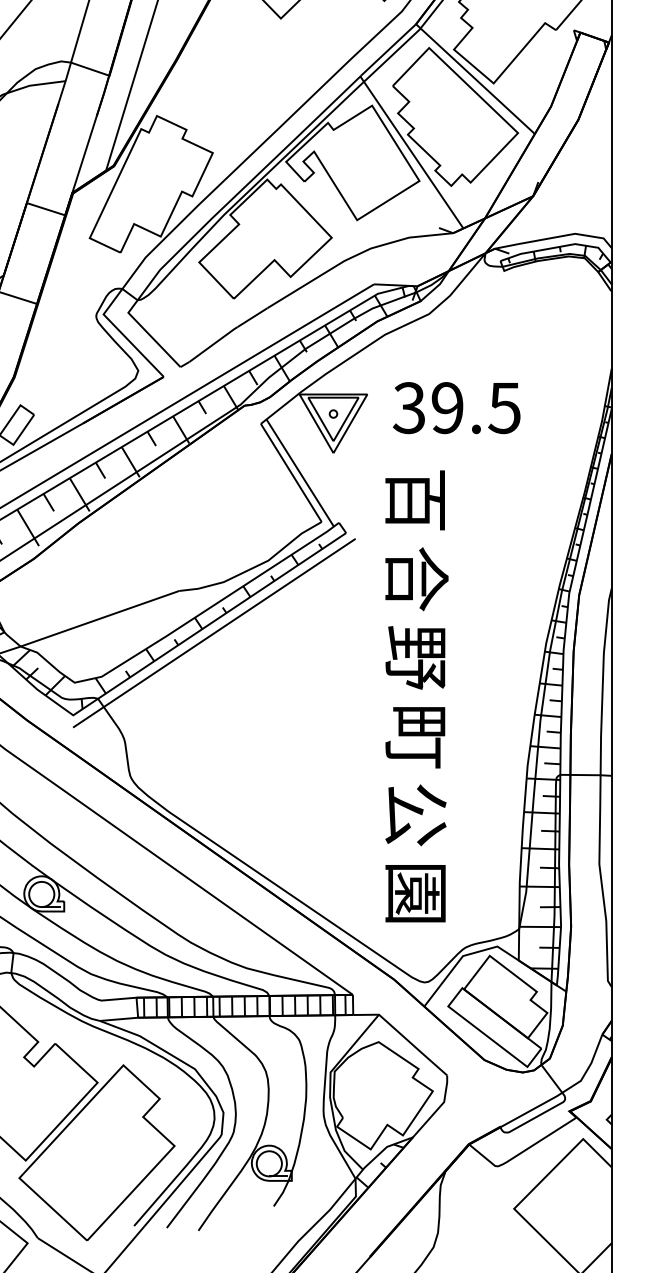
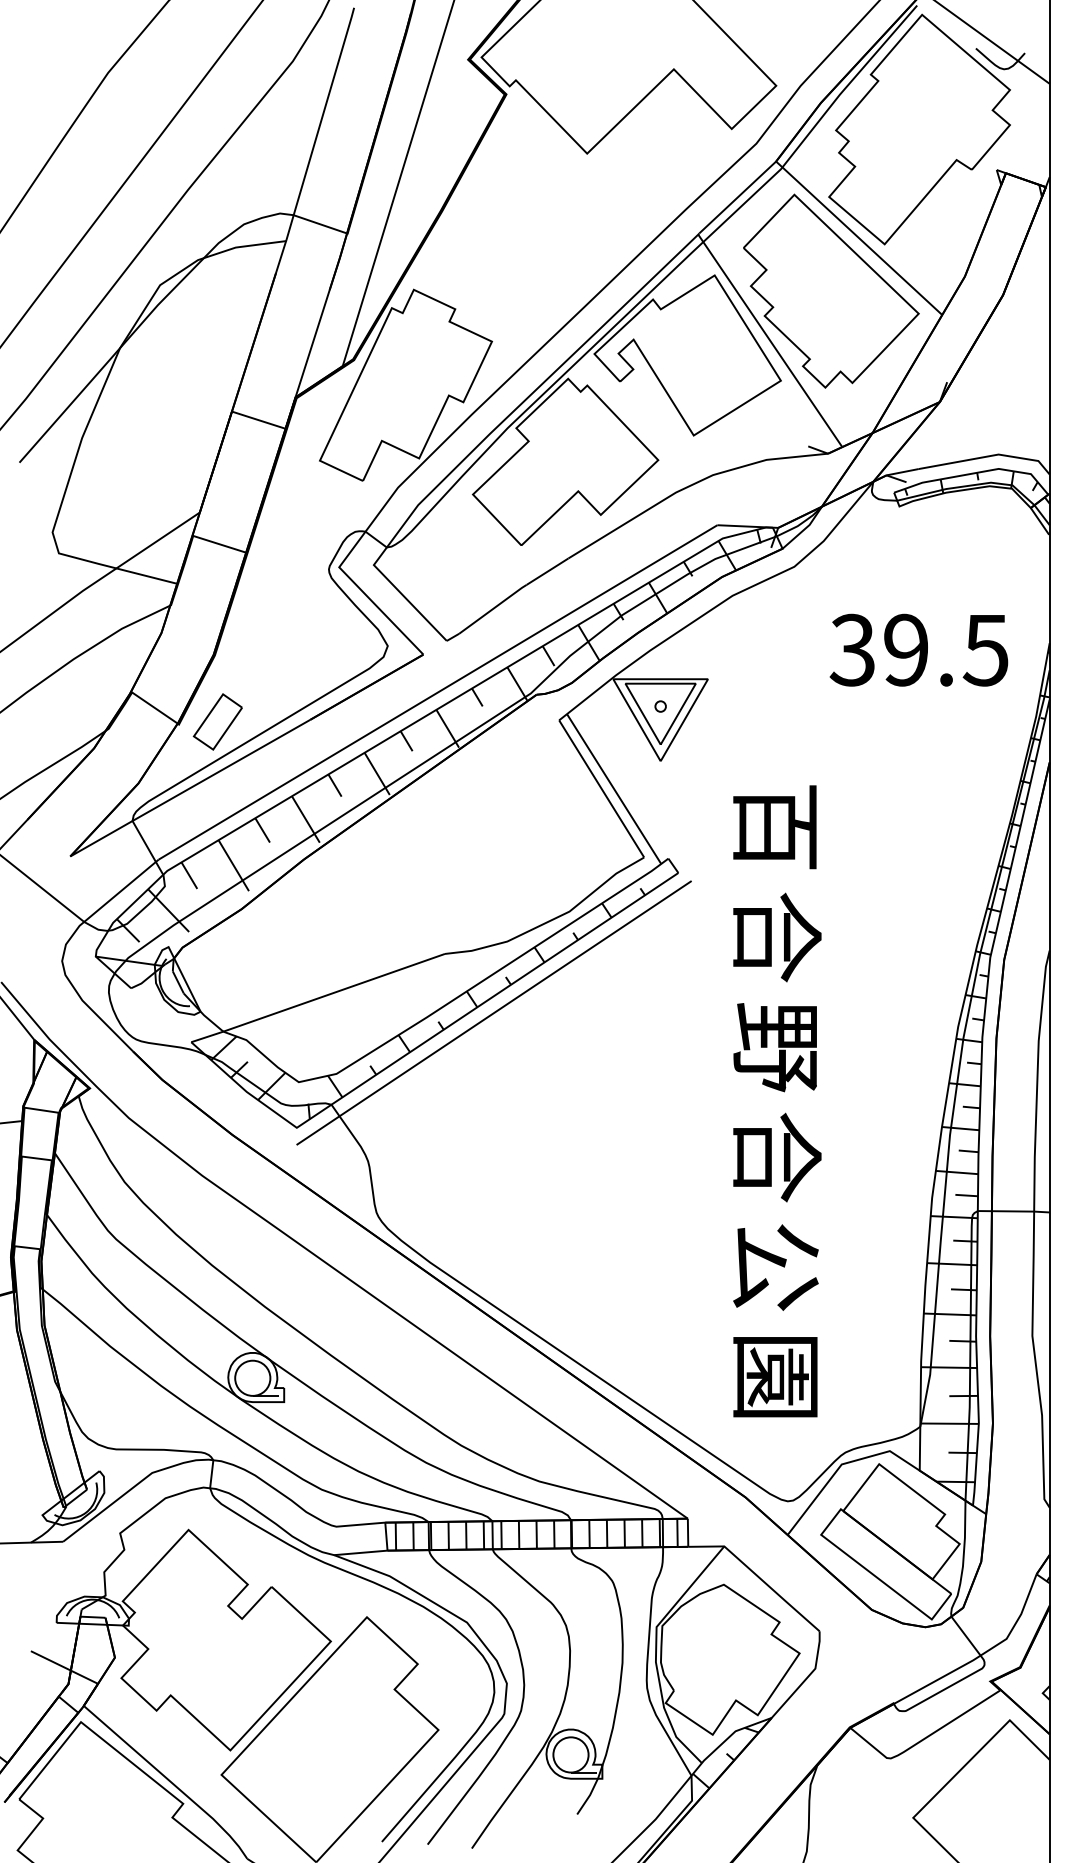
text: (456, 407) -> (918, 649), moved
text: (417, 736) -> (777, 1157), 町 -> 合

